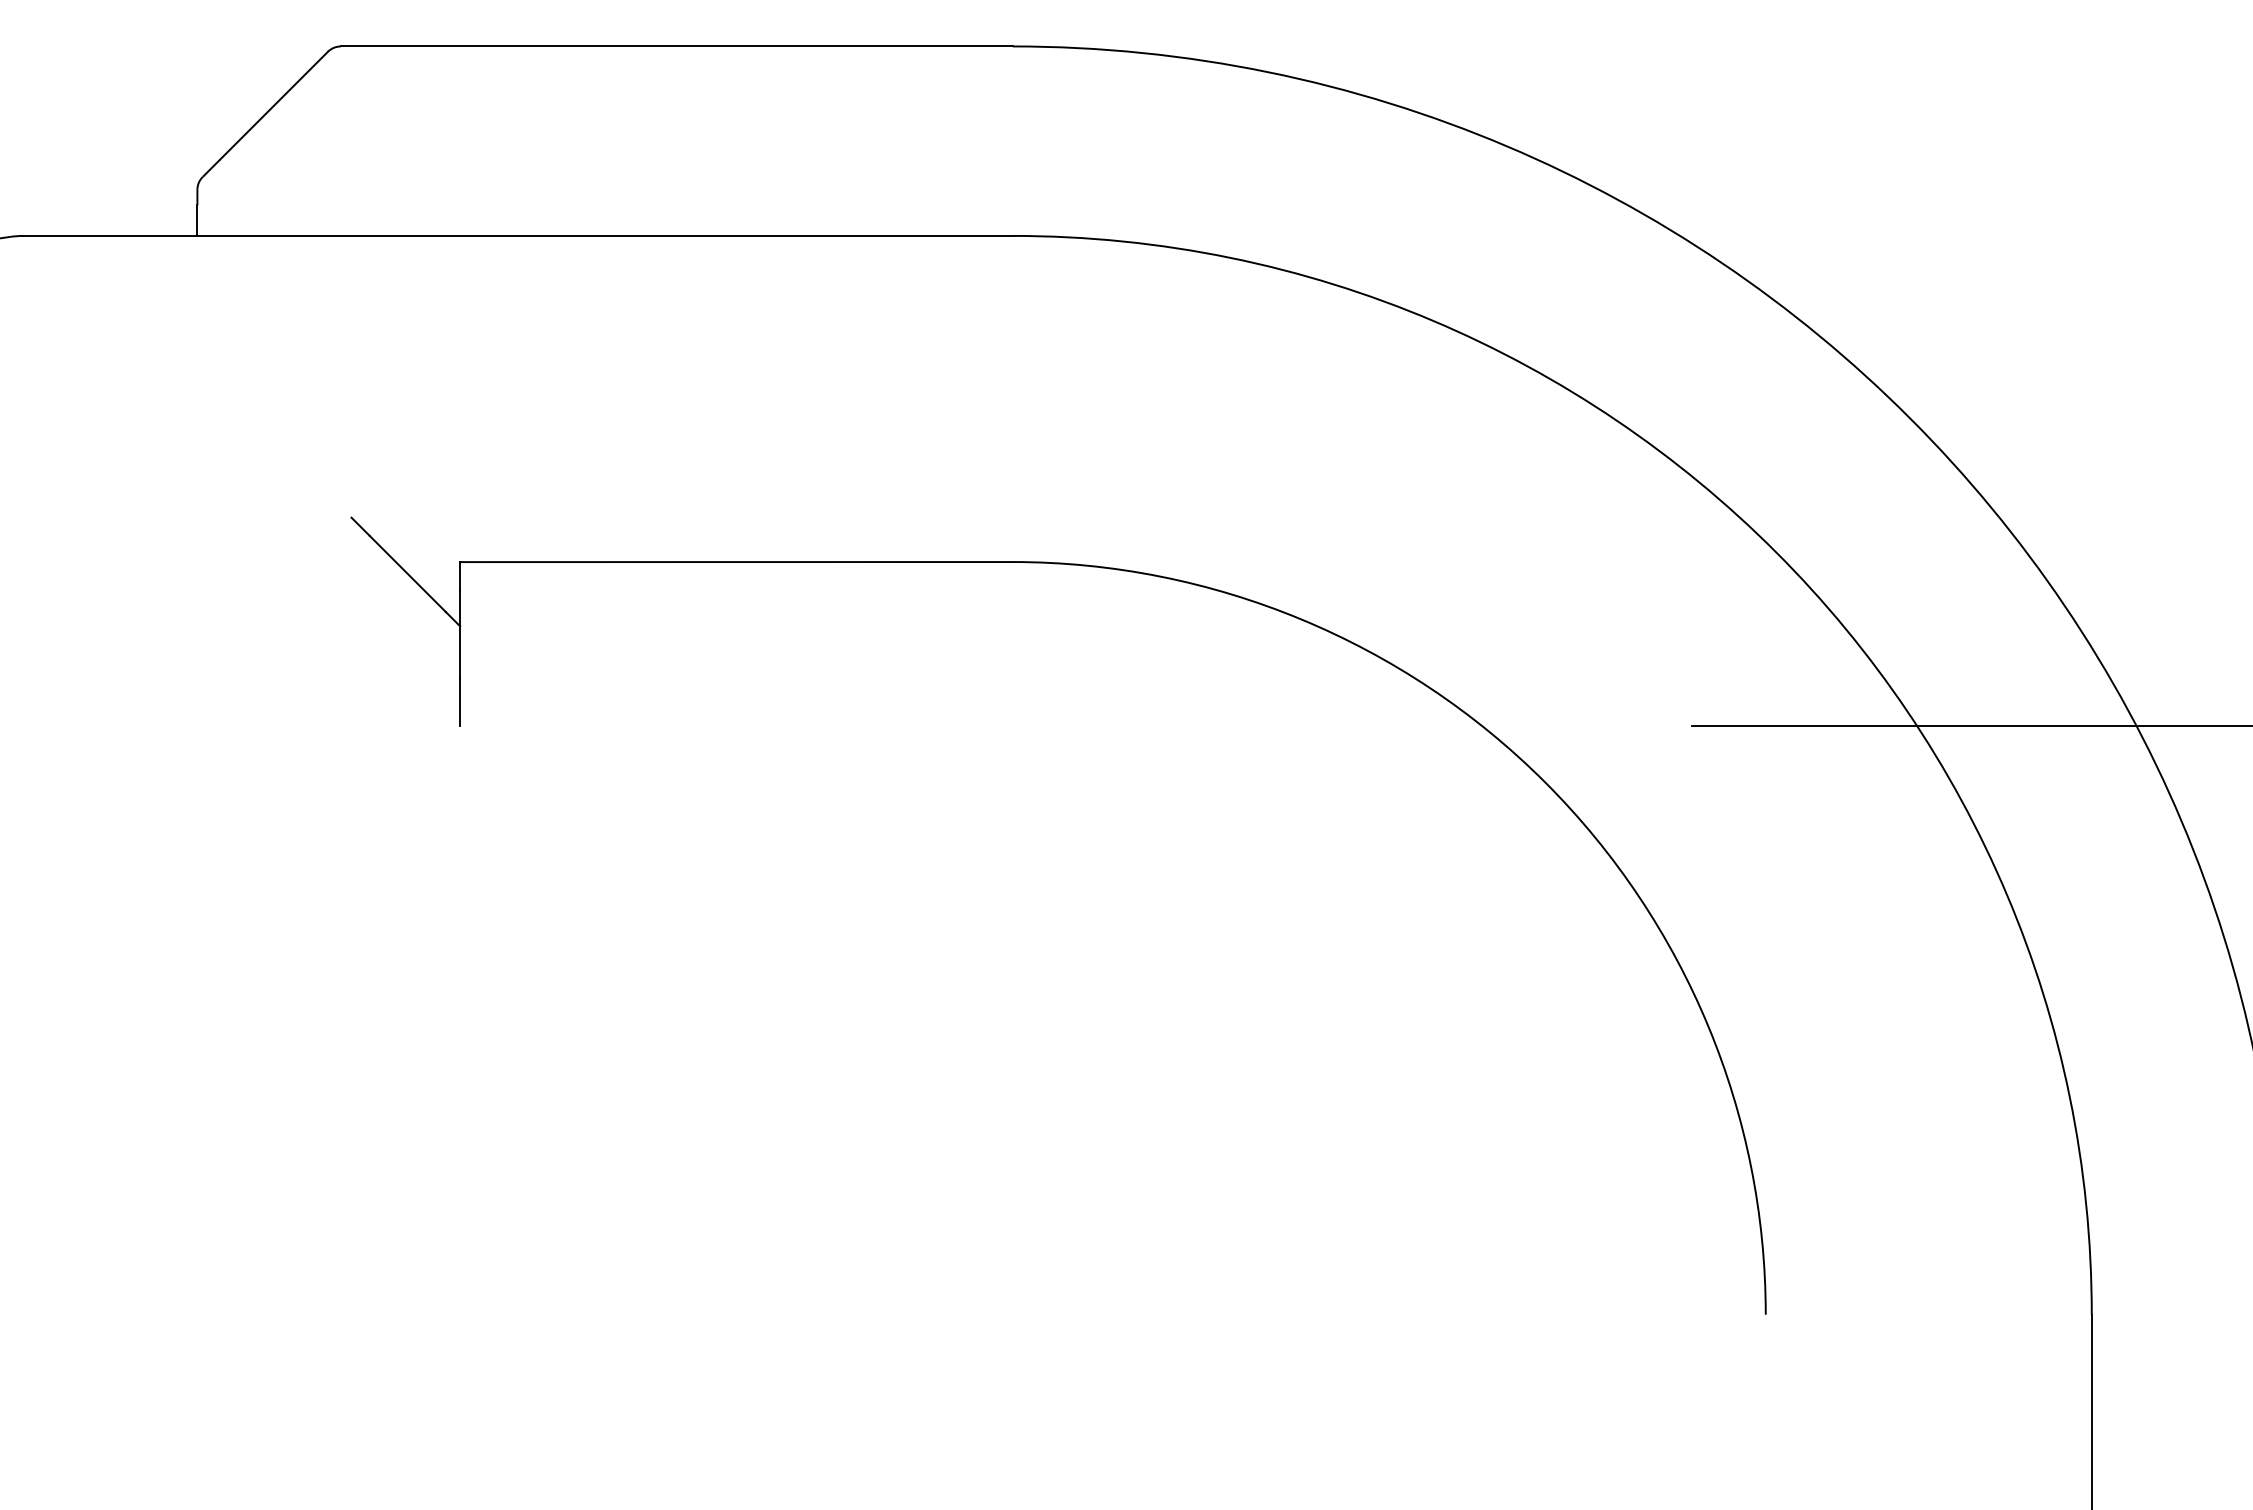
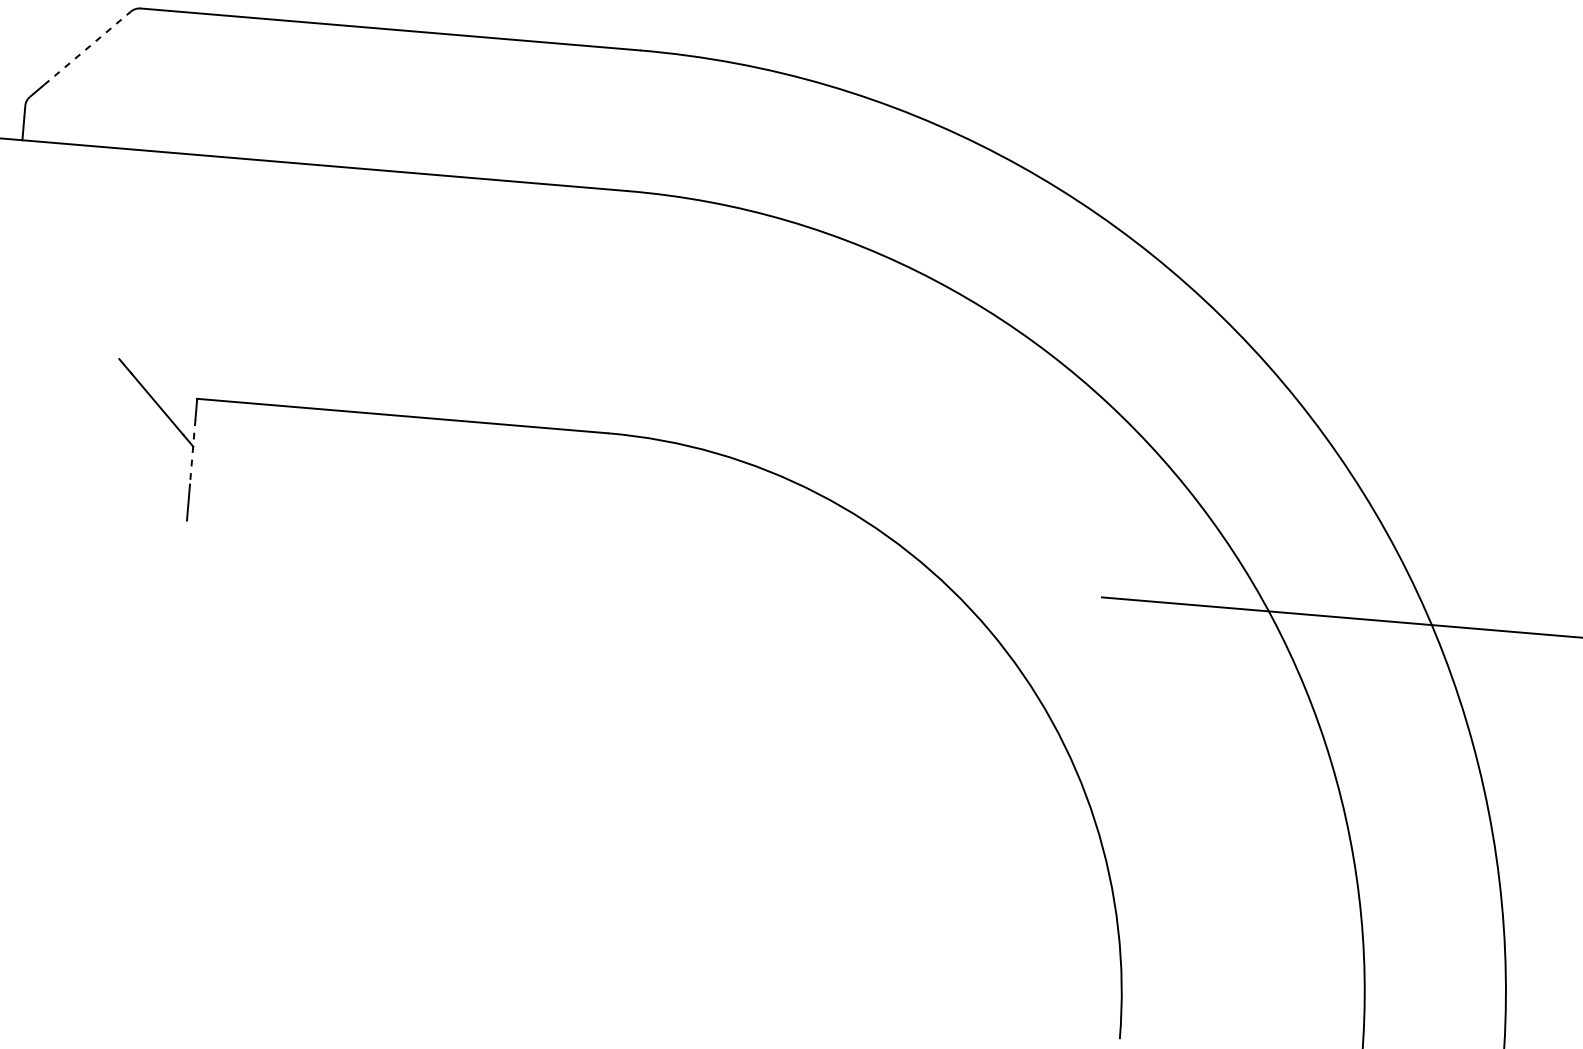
line: (274, 105) -> (87, 48), solid -> dashed
line: (460, 633) -> (193, 451), solid -> dashed

